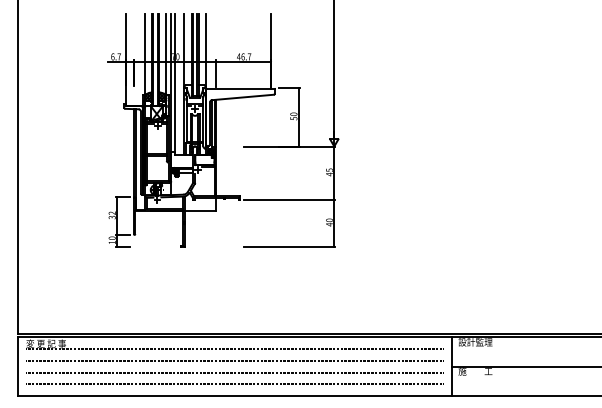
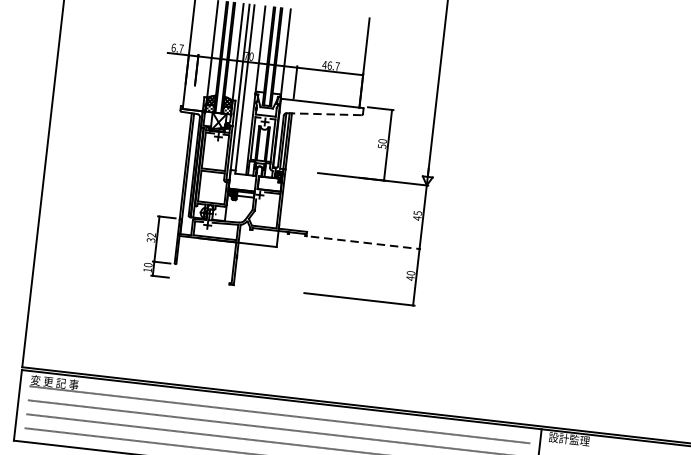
line: (243, 97) -> (324, 114), solid -> dashed
line: (289, 199) -> (365, 242), solid -> dashed

